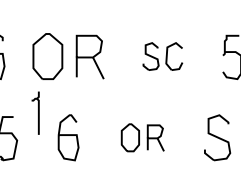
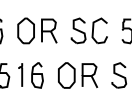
part: (161, 55) -> (88, 30), size x1.67
part: (35, 112) -> (20, 74), moved
part: (143, 137) -> (78, 75), size x1.67

